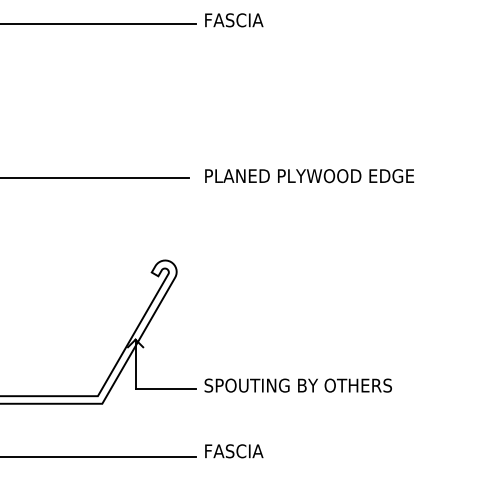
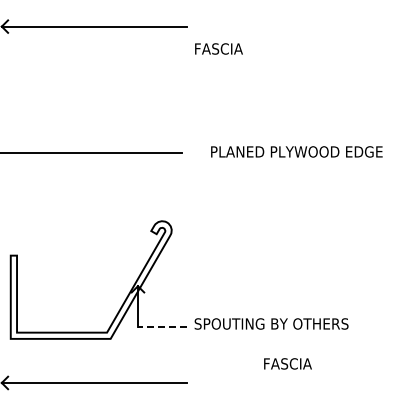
text: (233, 19) -> (218, 48), moved
text: (309, 175) -> (296, 151), moved
line: (165, 389) -> (162, 327), solid -> dashed
text: (233, 450) -> (287, 363), moved

